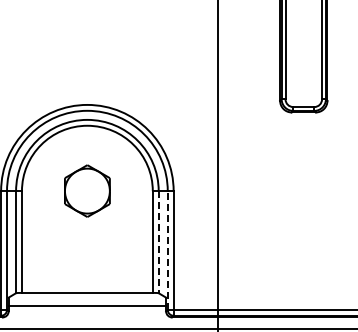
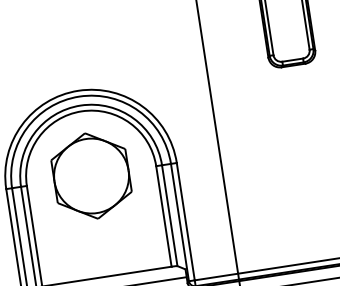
part: (87, 190) -> (91, 175), size x1.67
line: (158, 242) -> (169, 216), dashed -> solid
line: (167, 250) -> (179, 222), dashed -> solid

